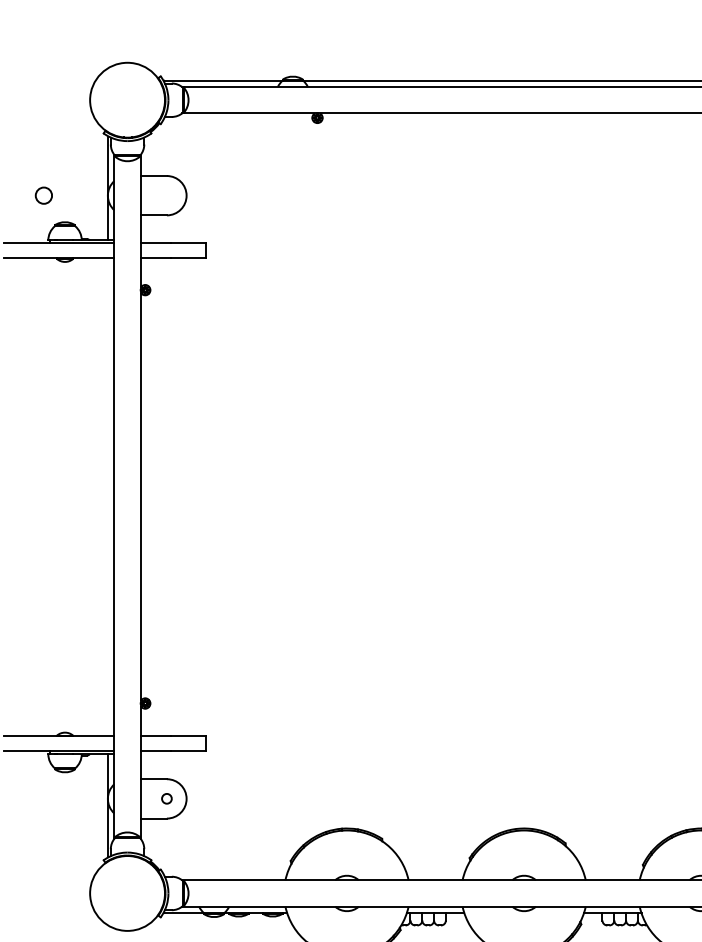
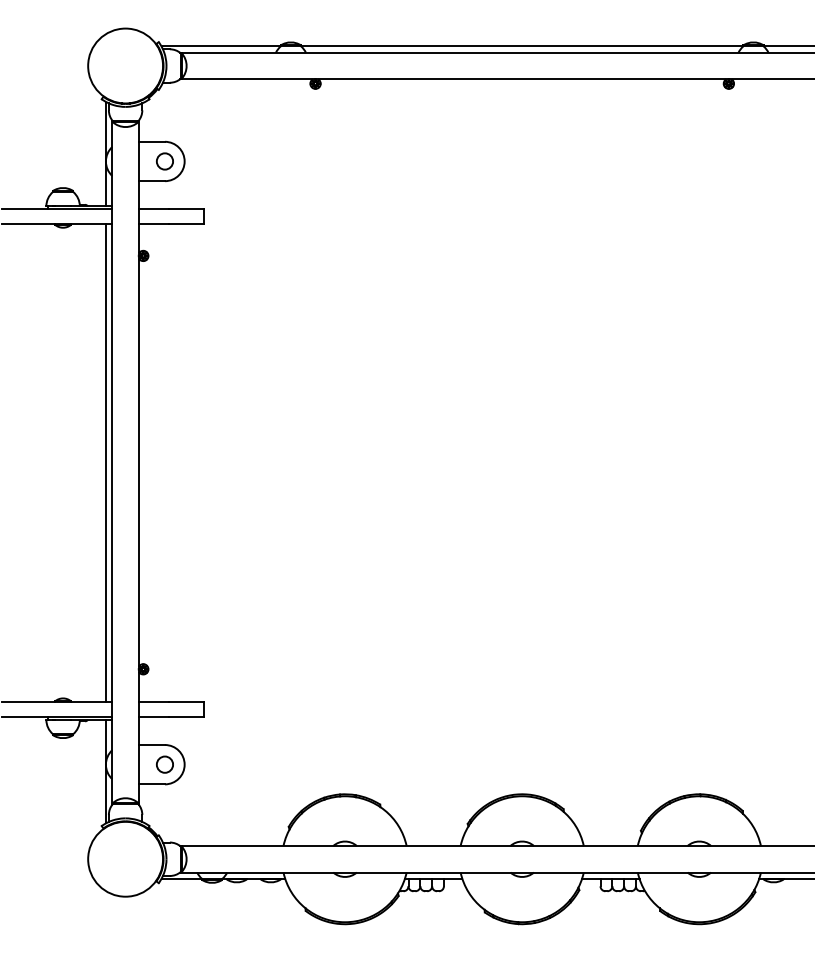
circle: (43, 195) -> (164, 161), moved
line: (107, 496) -> (105, 462), added
circle: (166, 798) -> (164, 764), size x1.67

